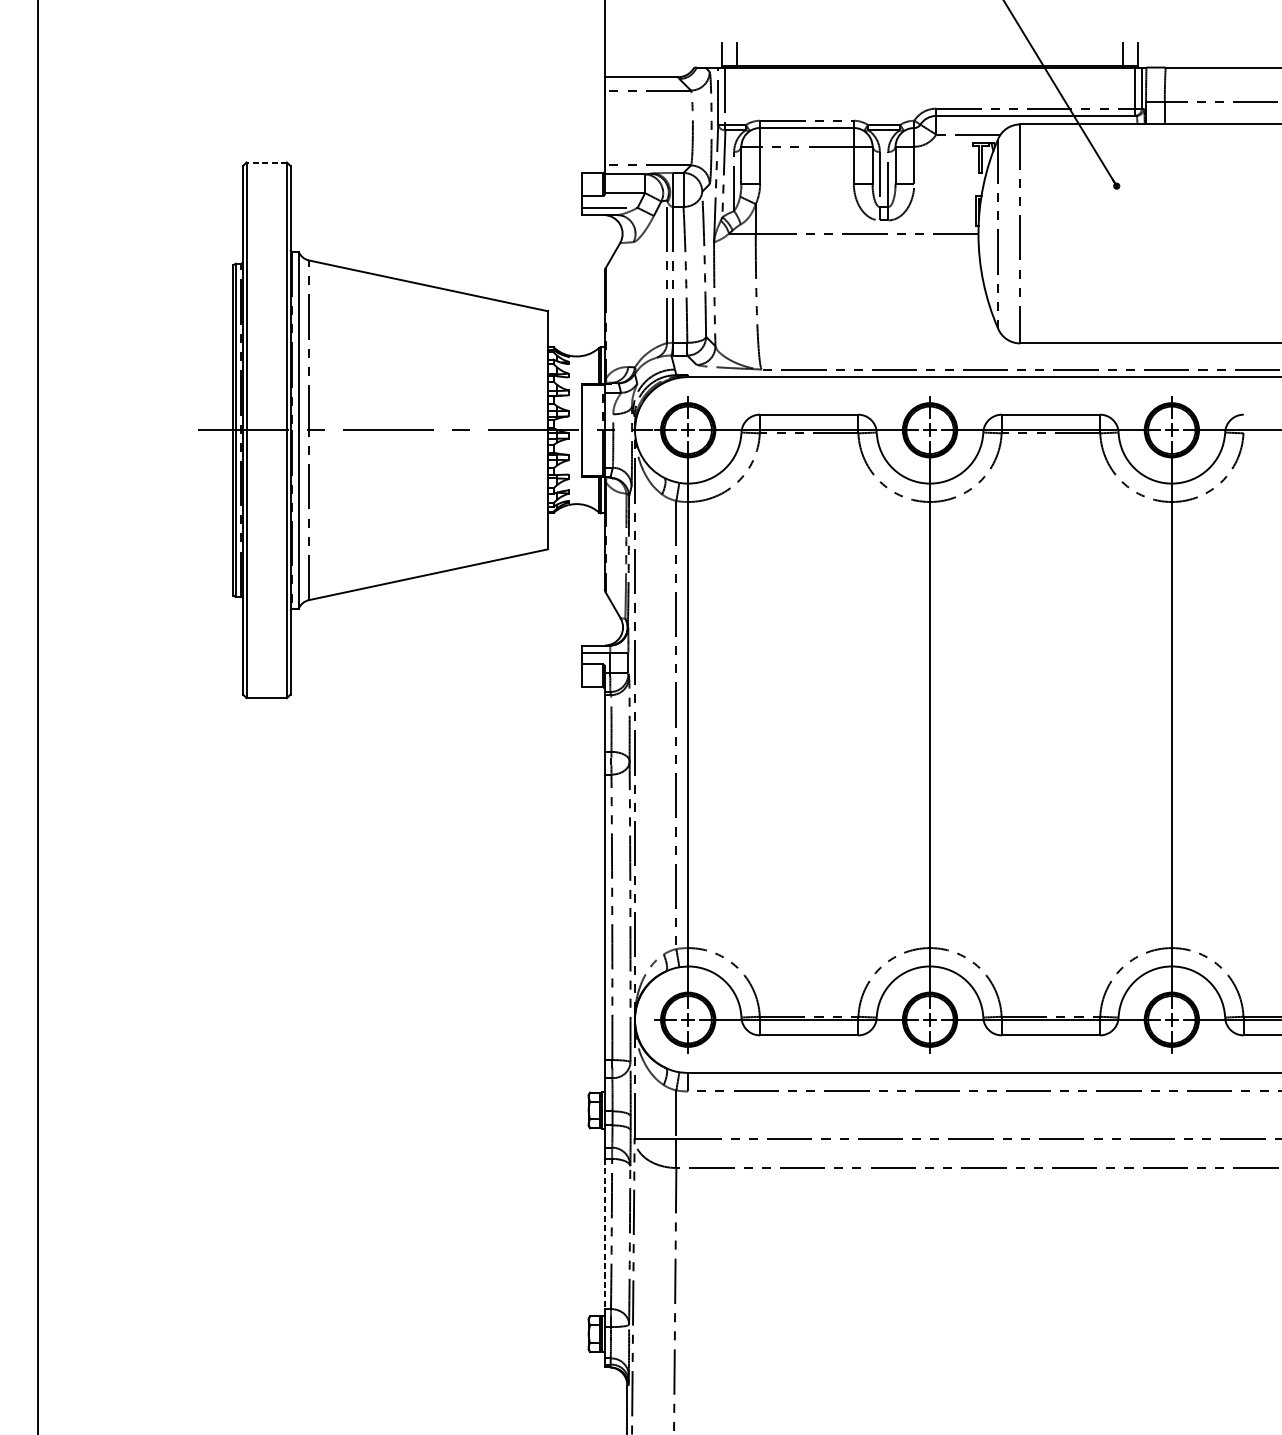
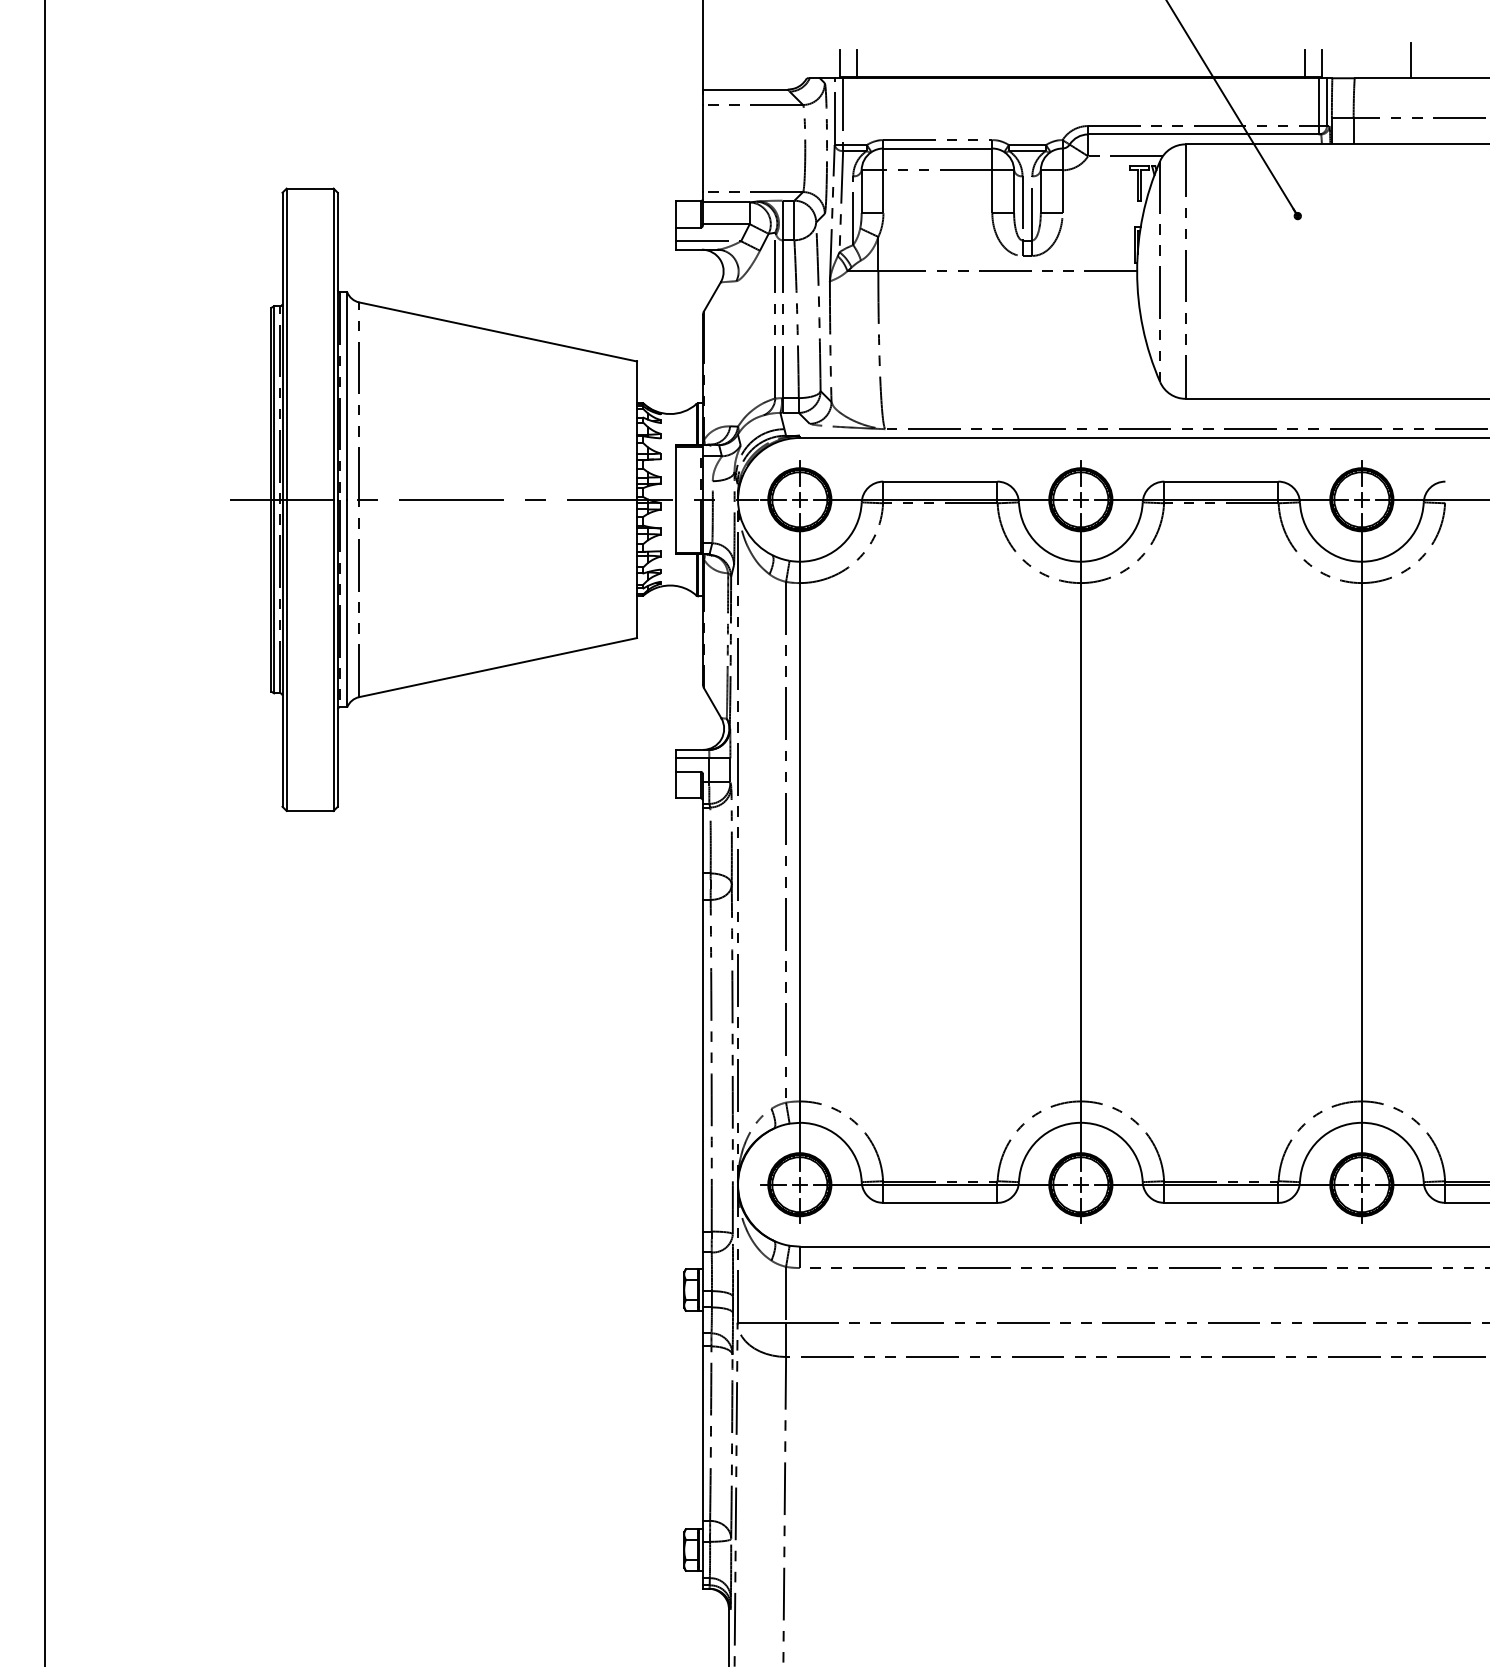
line: (1214, 52) -> (1411, 60), added
line: (267, 162) -> (310, 188), dashed -> solid
line: (604, 1234) -> (702, 1434), dashed -> solid

